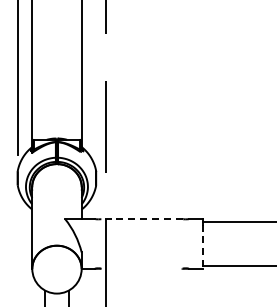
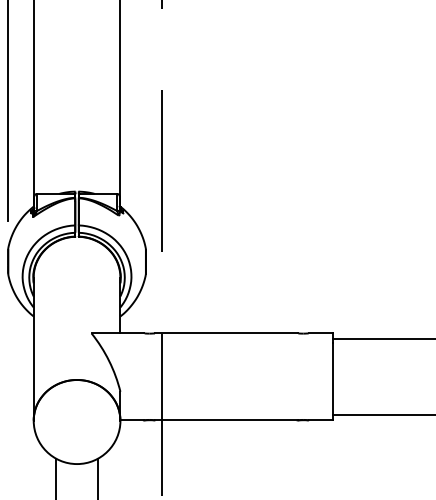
line: (142, 219) -> (227, 333), dashed -> solid
line: (202, 247) -> (332, 383), dashed -> solid
line: (141, 268) -> (225, 419), added

